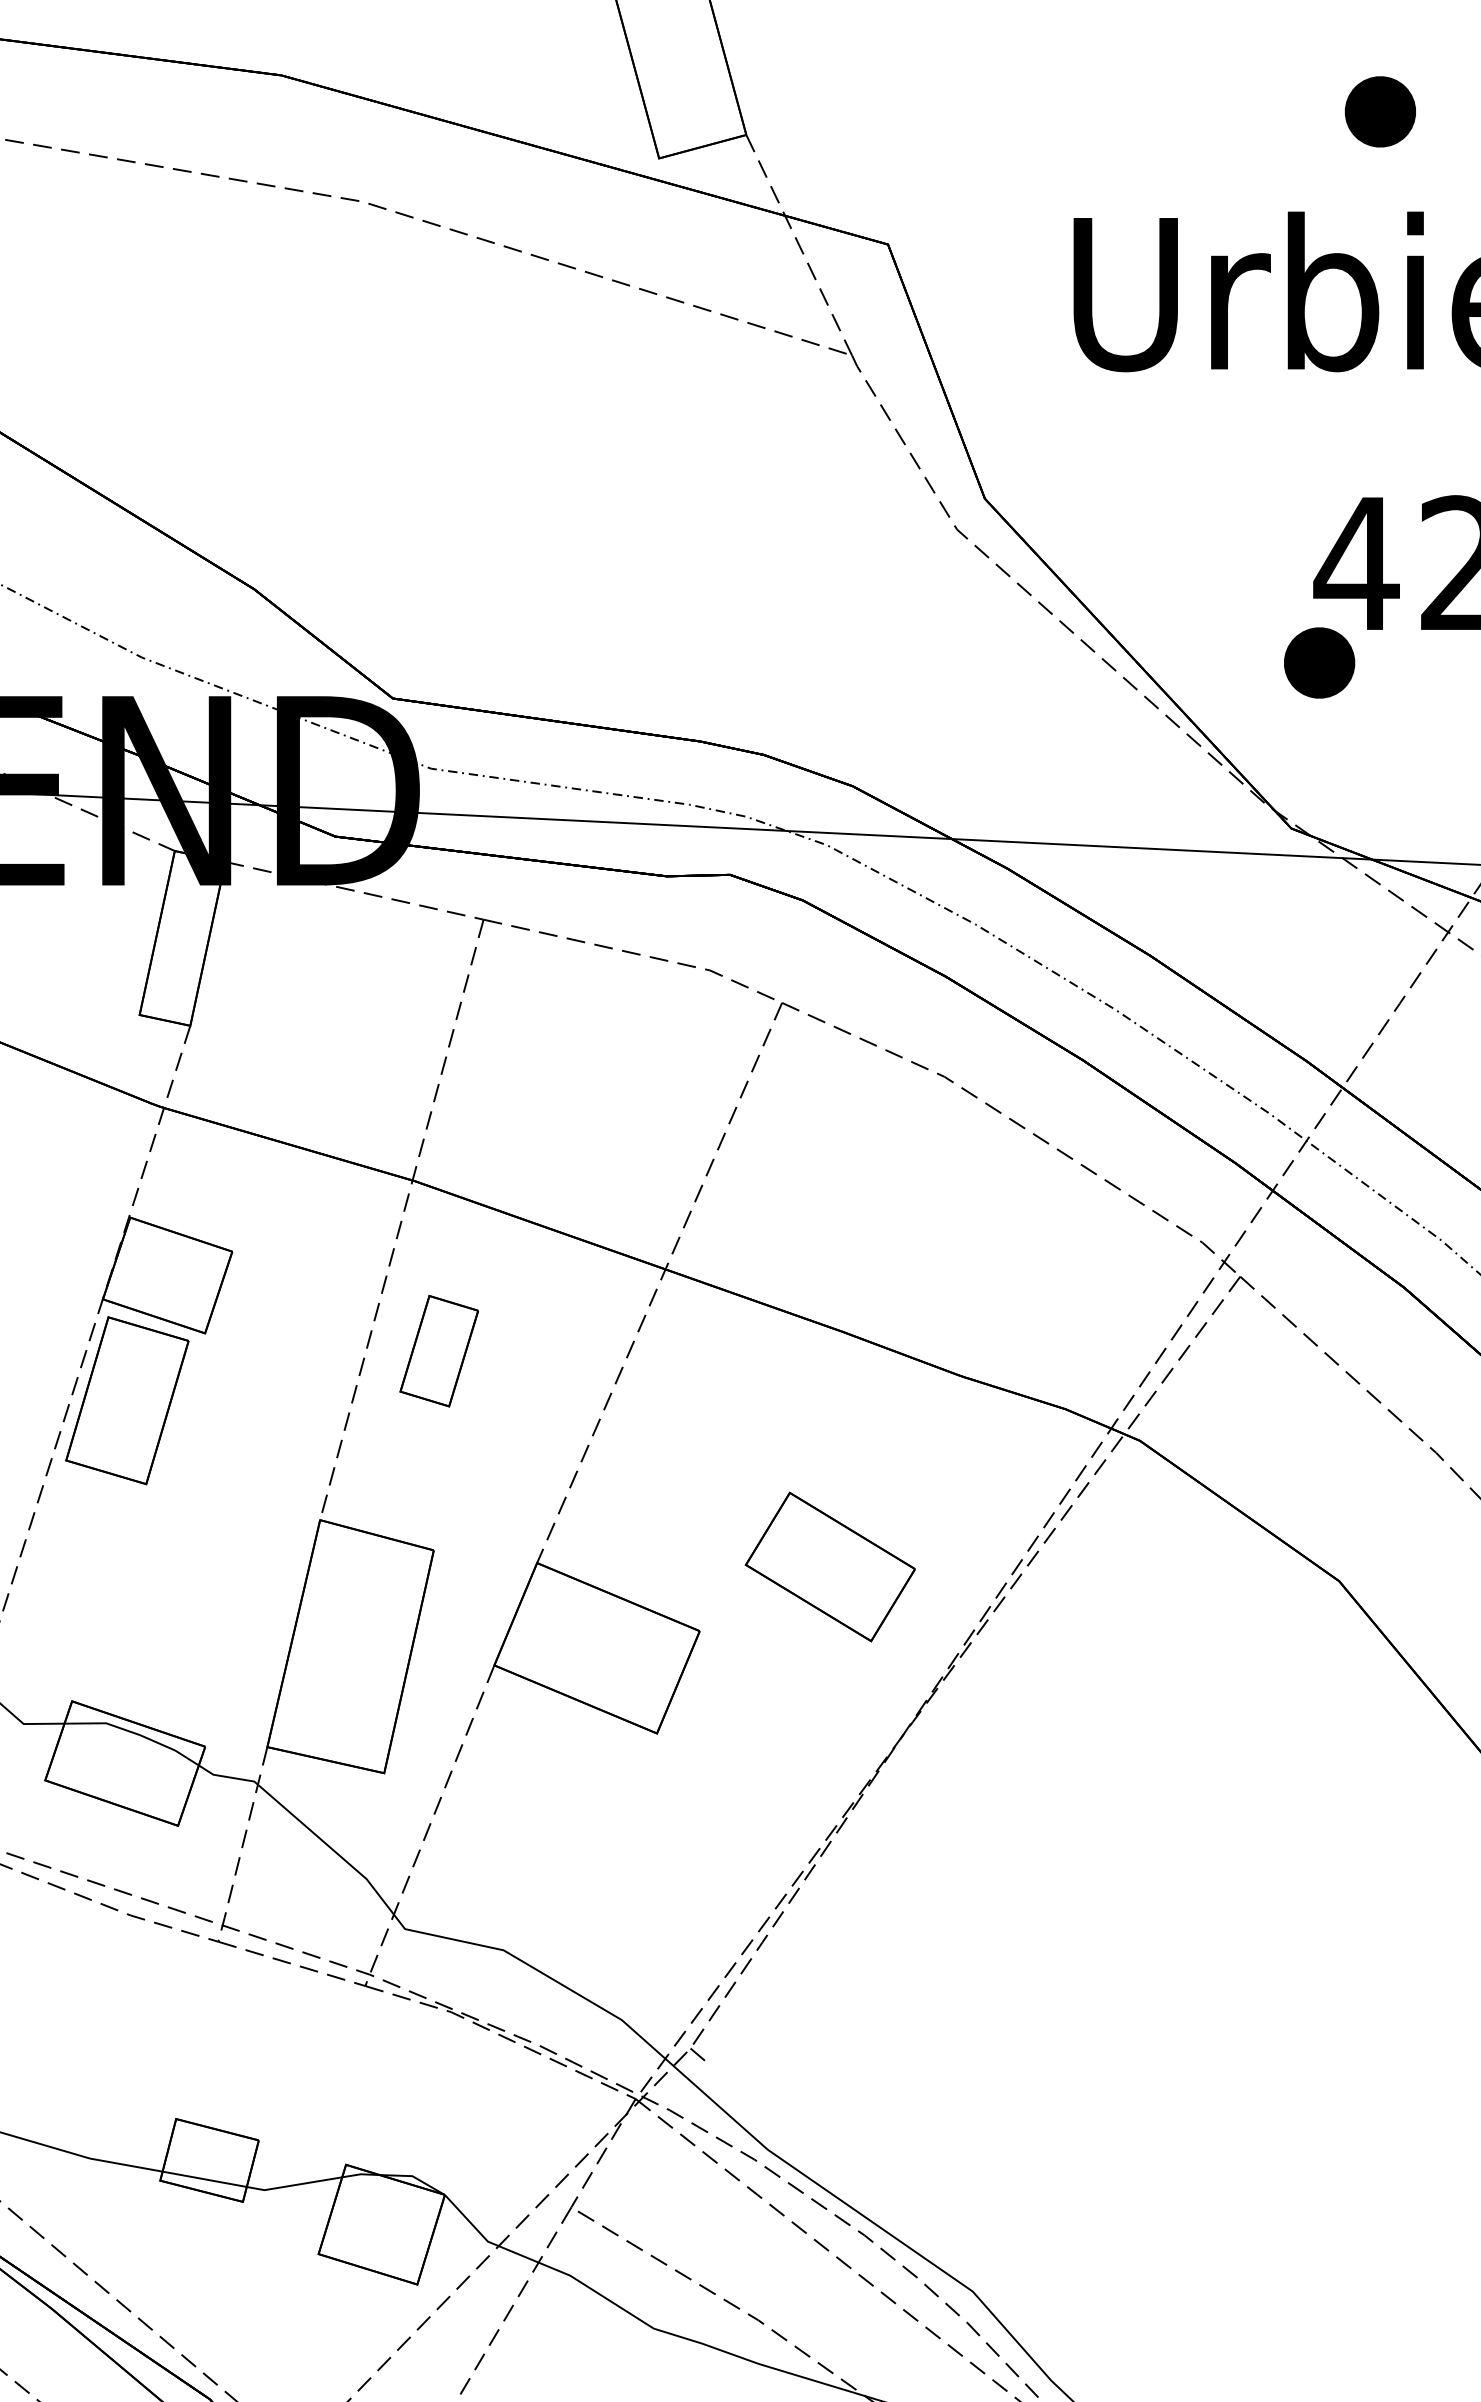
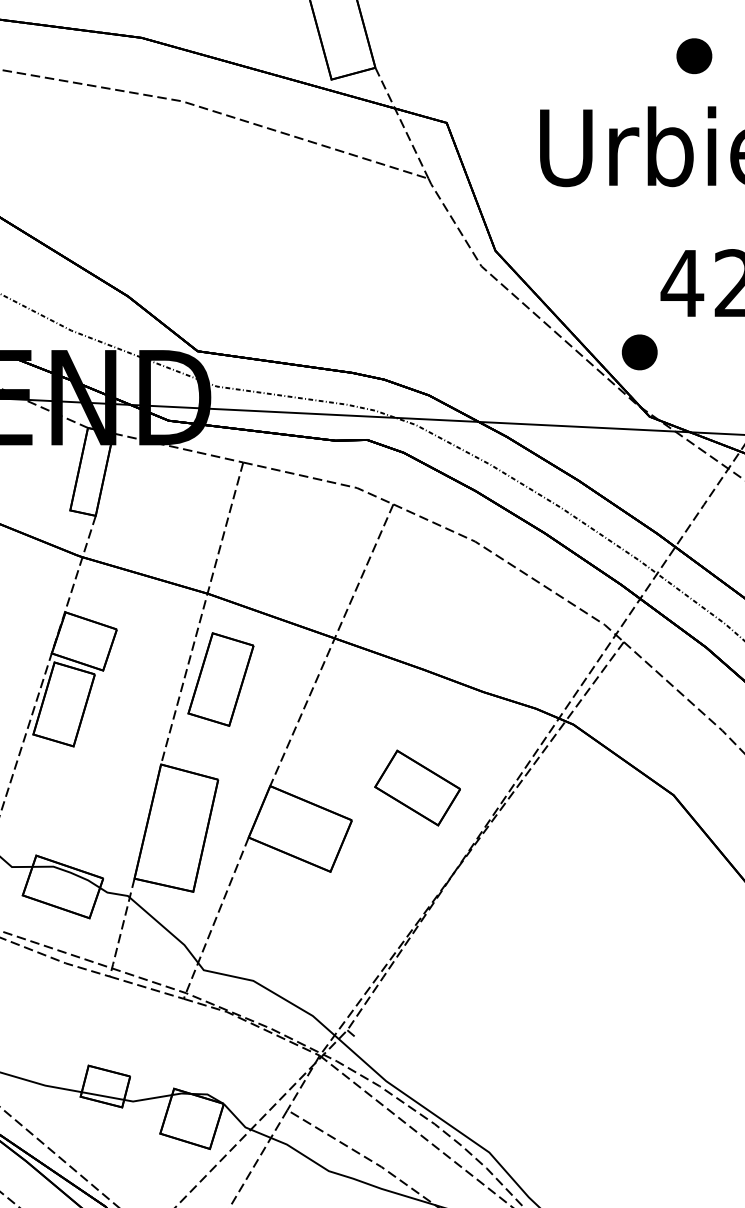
part: (1319, 663) -> (639, 352), moved
part: (438, 1351) -> (220, 679), size x1.67

